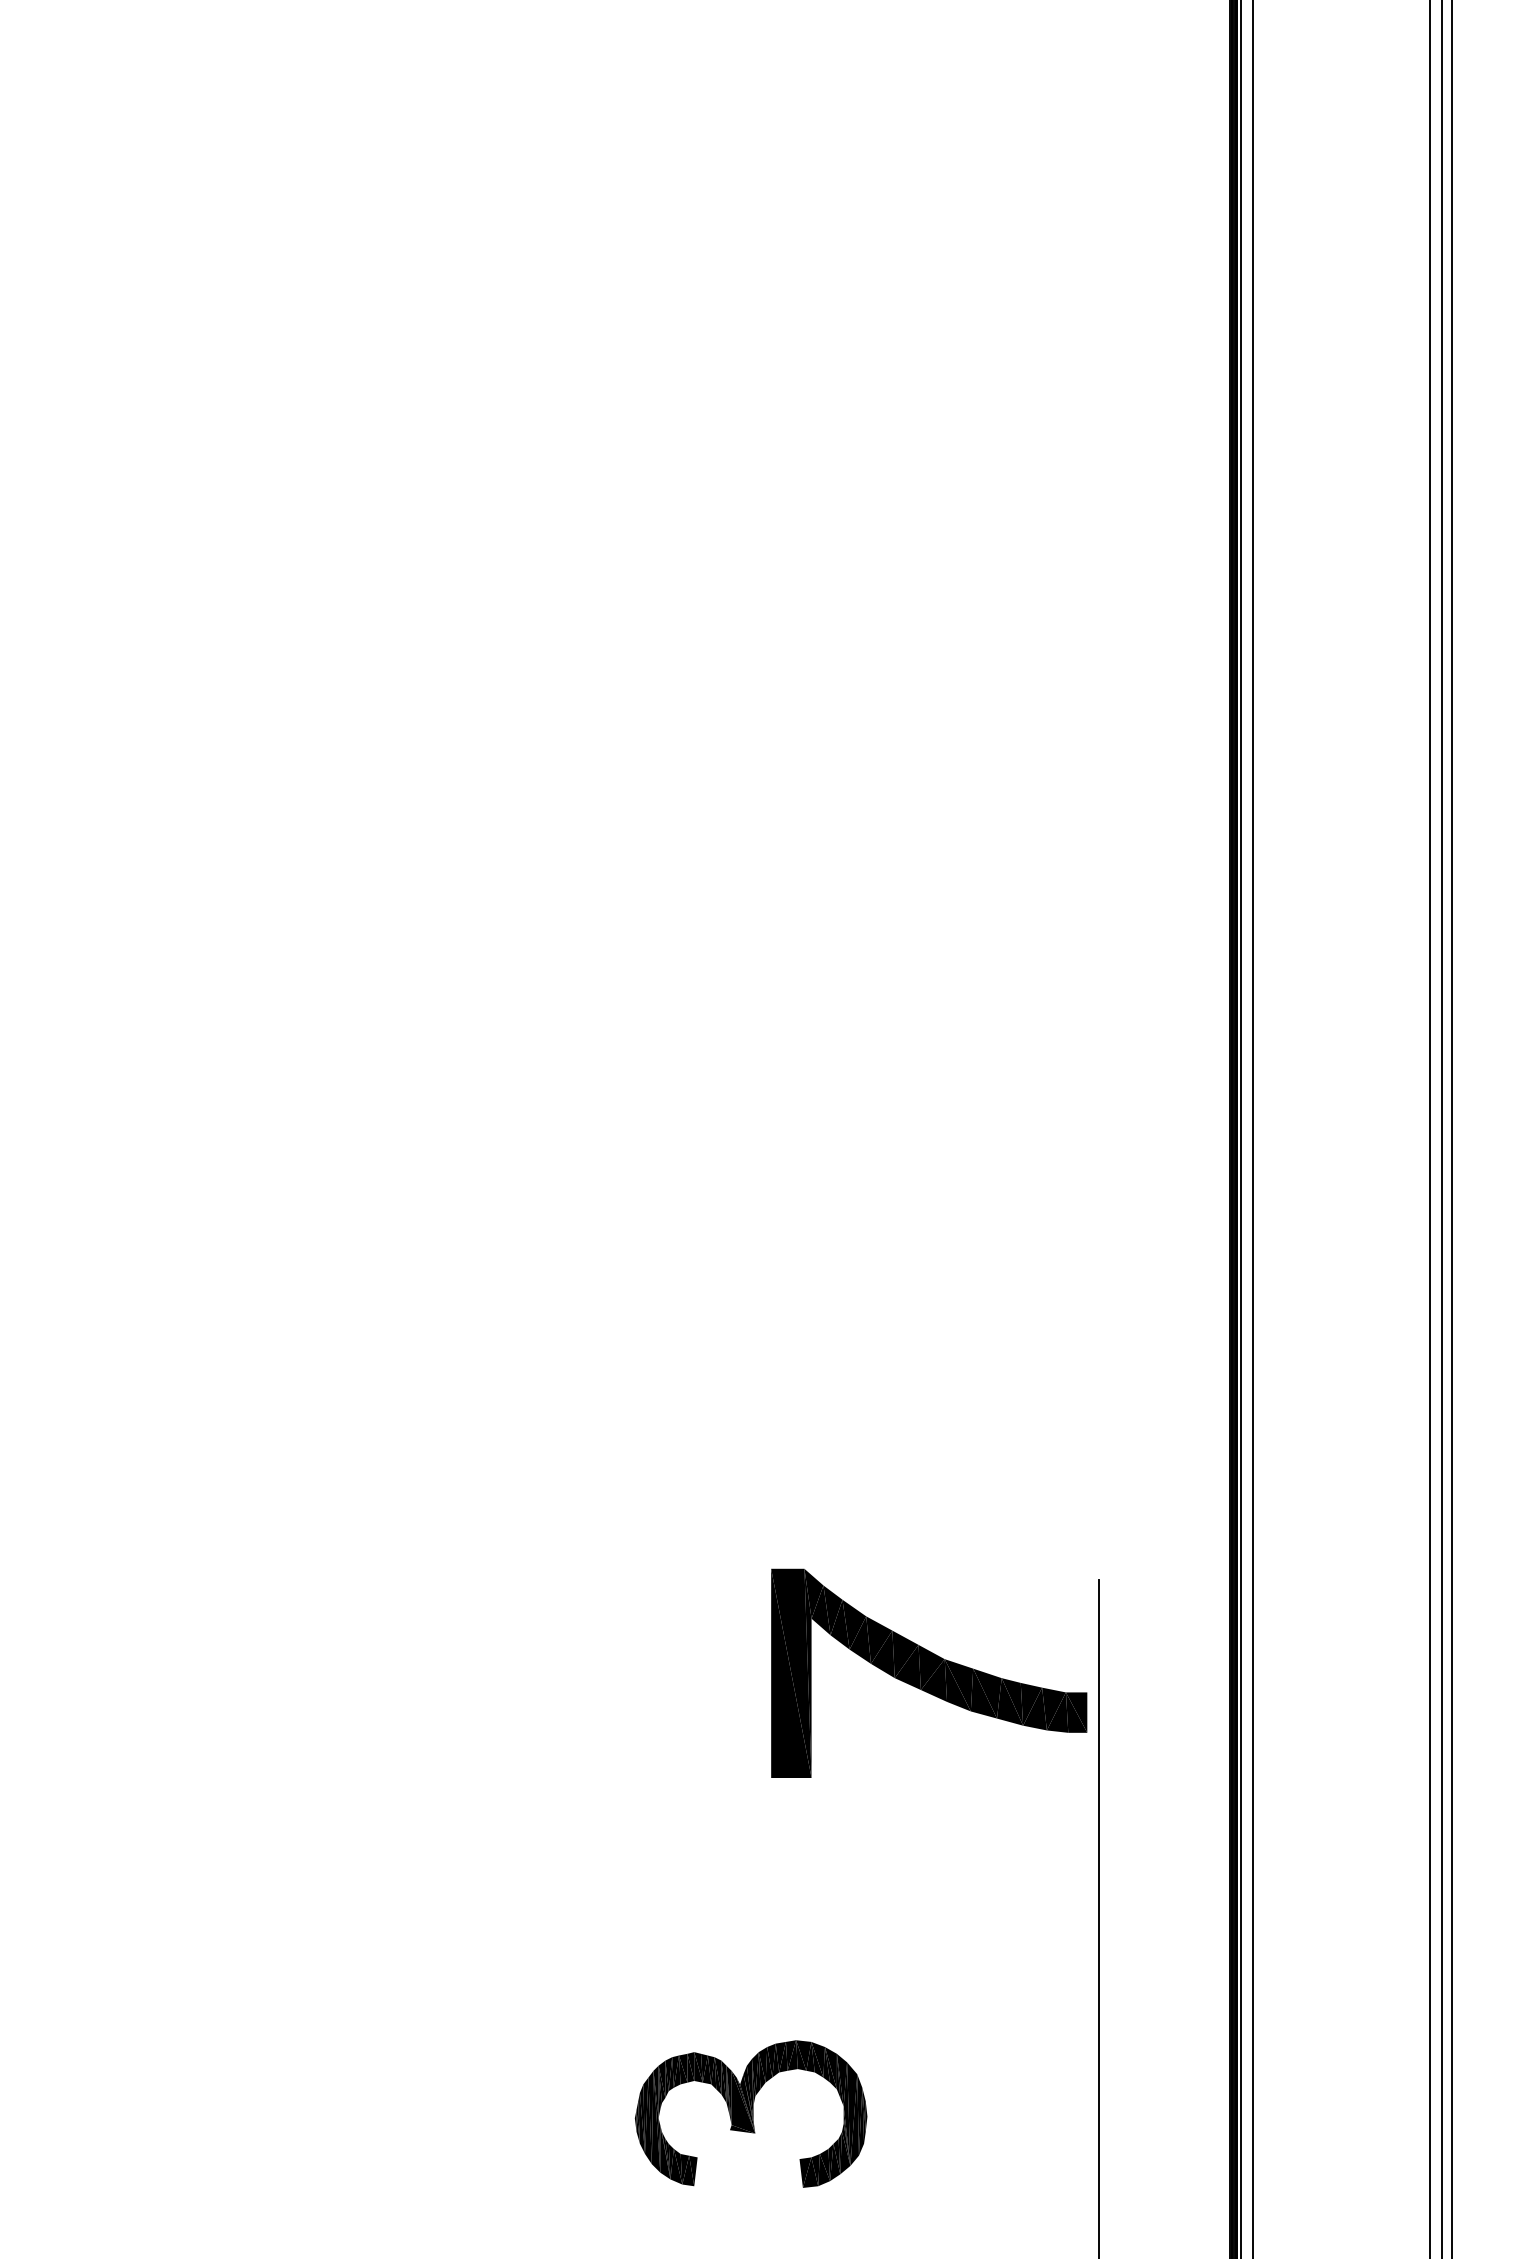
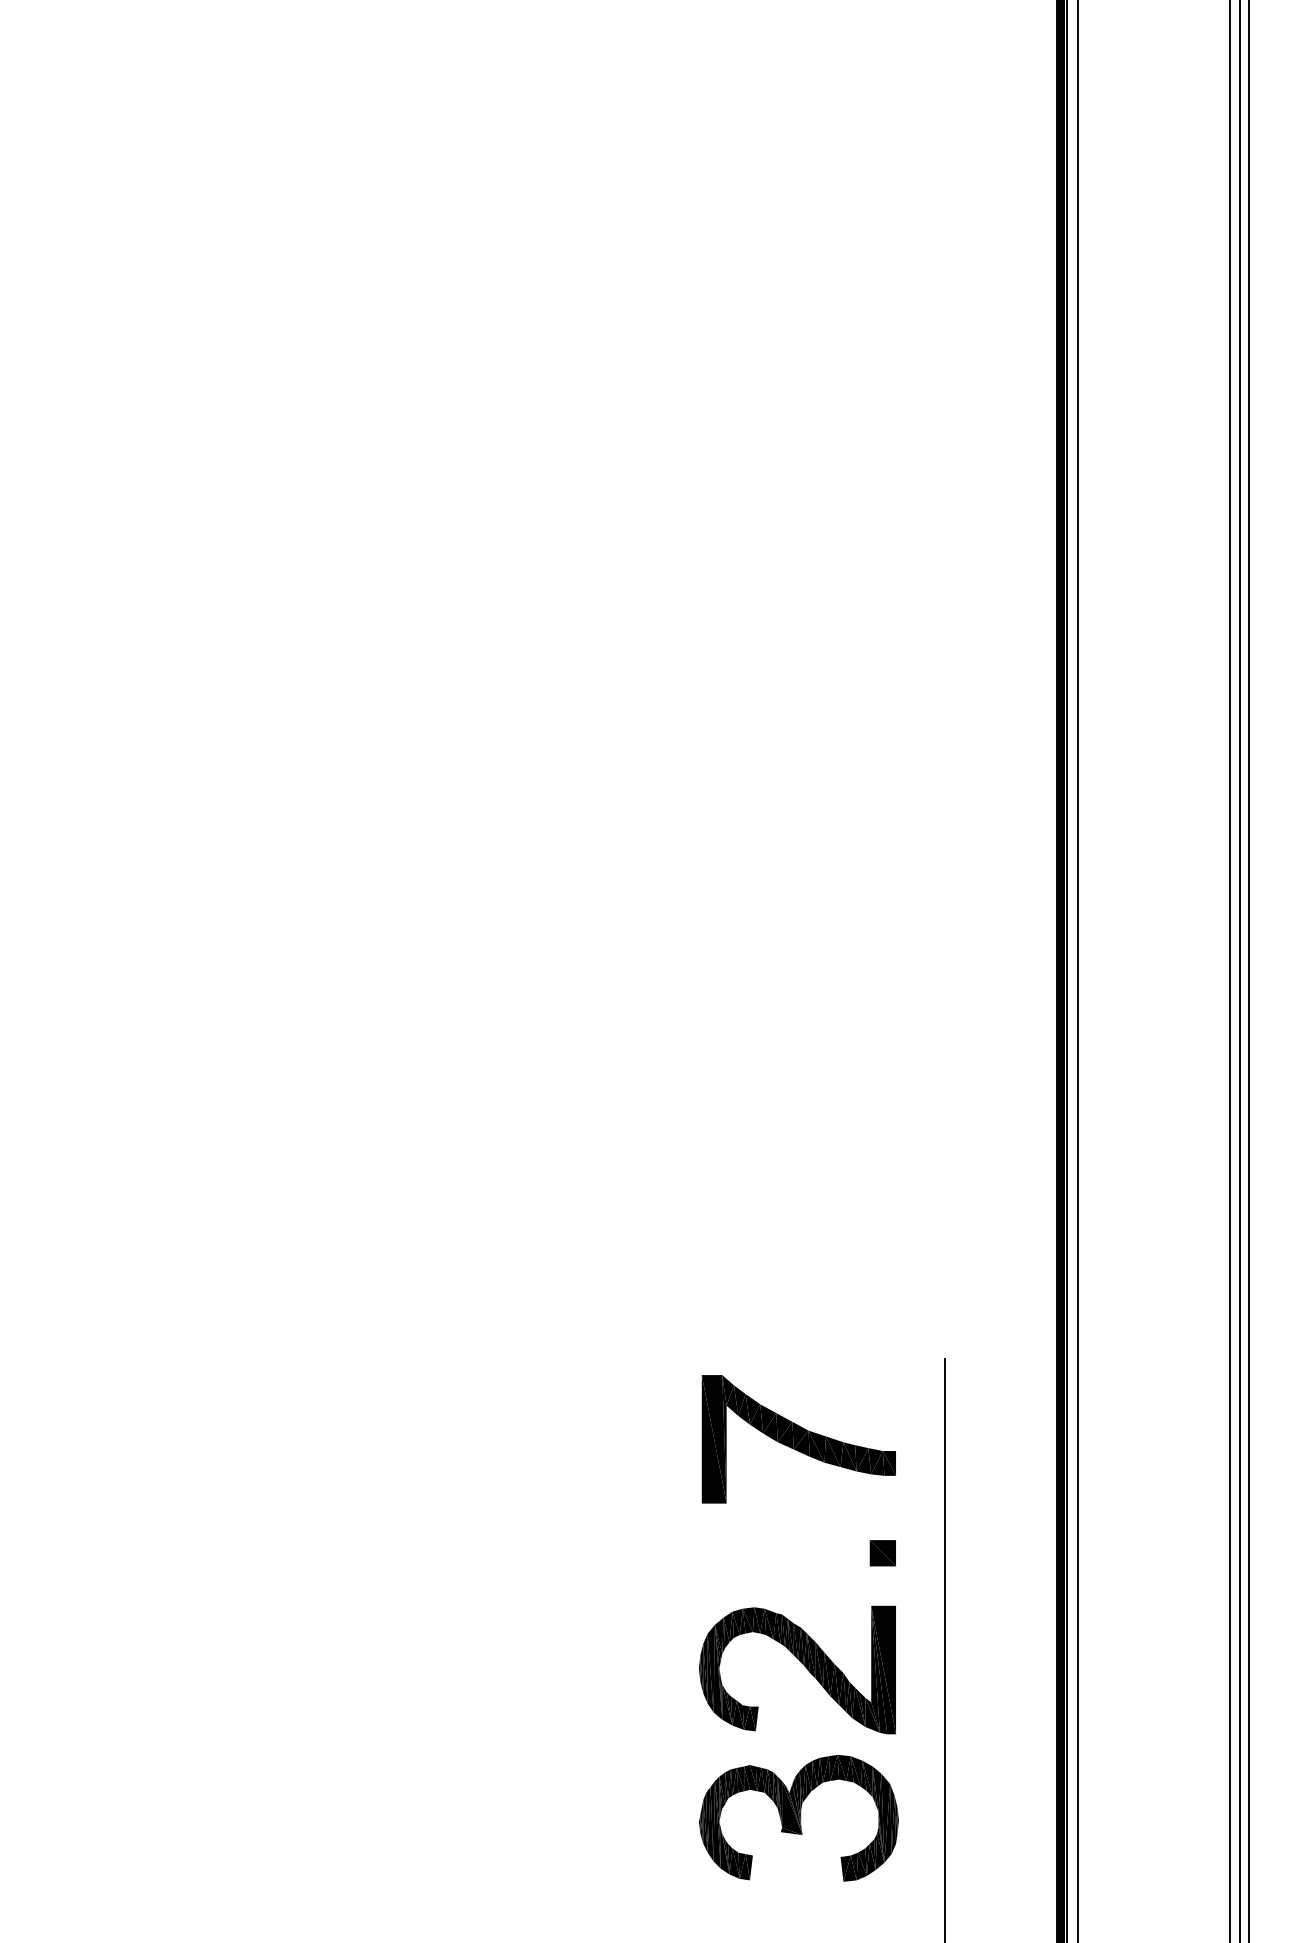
part: (928, 1673) -> (798, 1439), size x0.71
part: (1026, 1806) -> (882, 1553), added
part: (933, 1935) -> (802, 1664), added
part: (750, 2113) -> (798, 1817), moved

